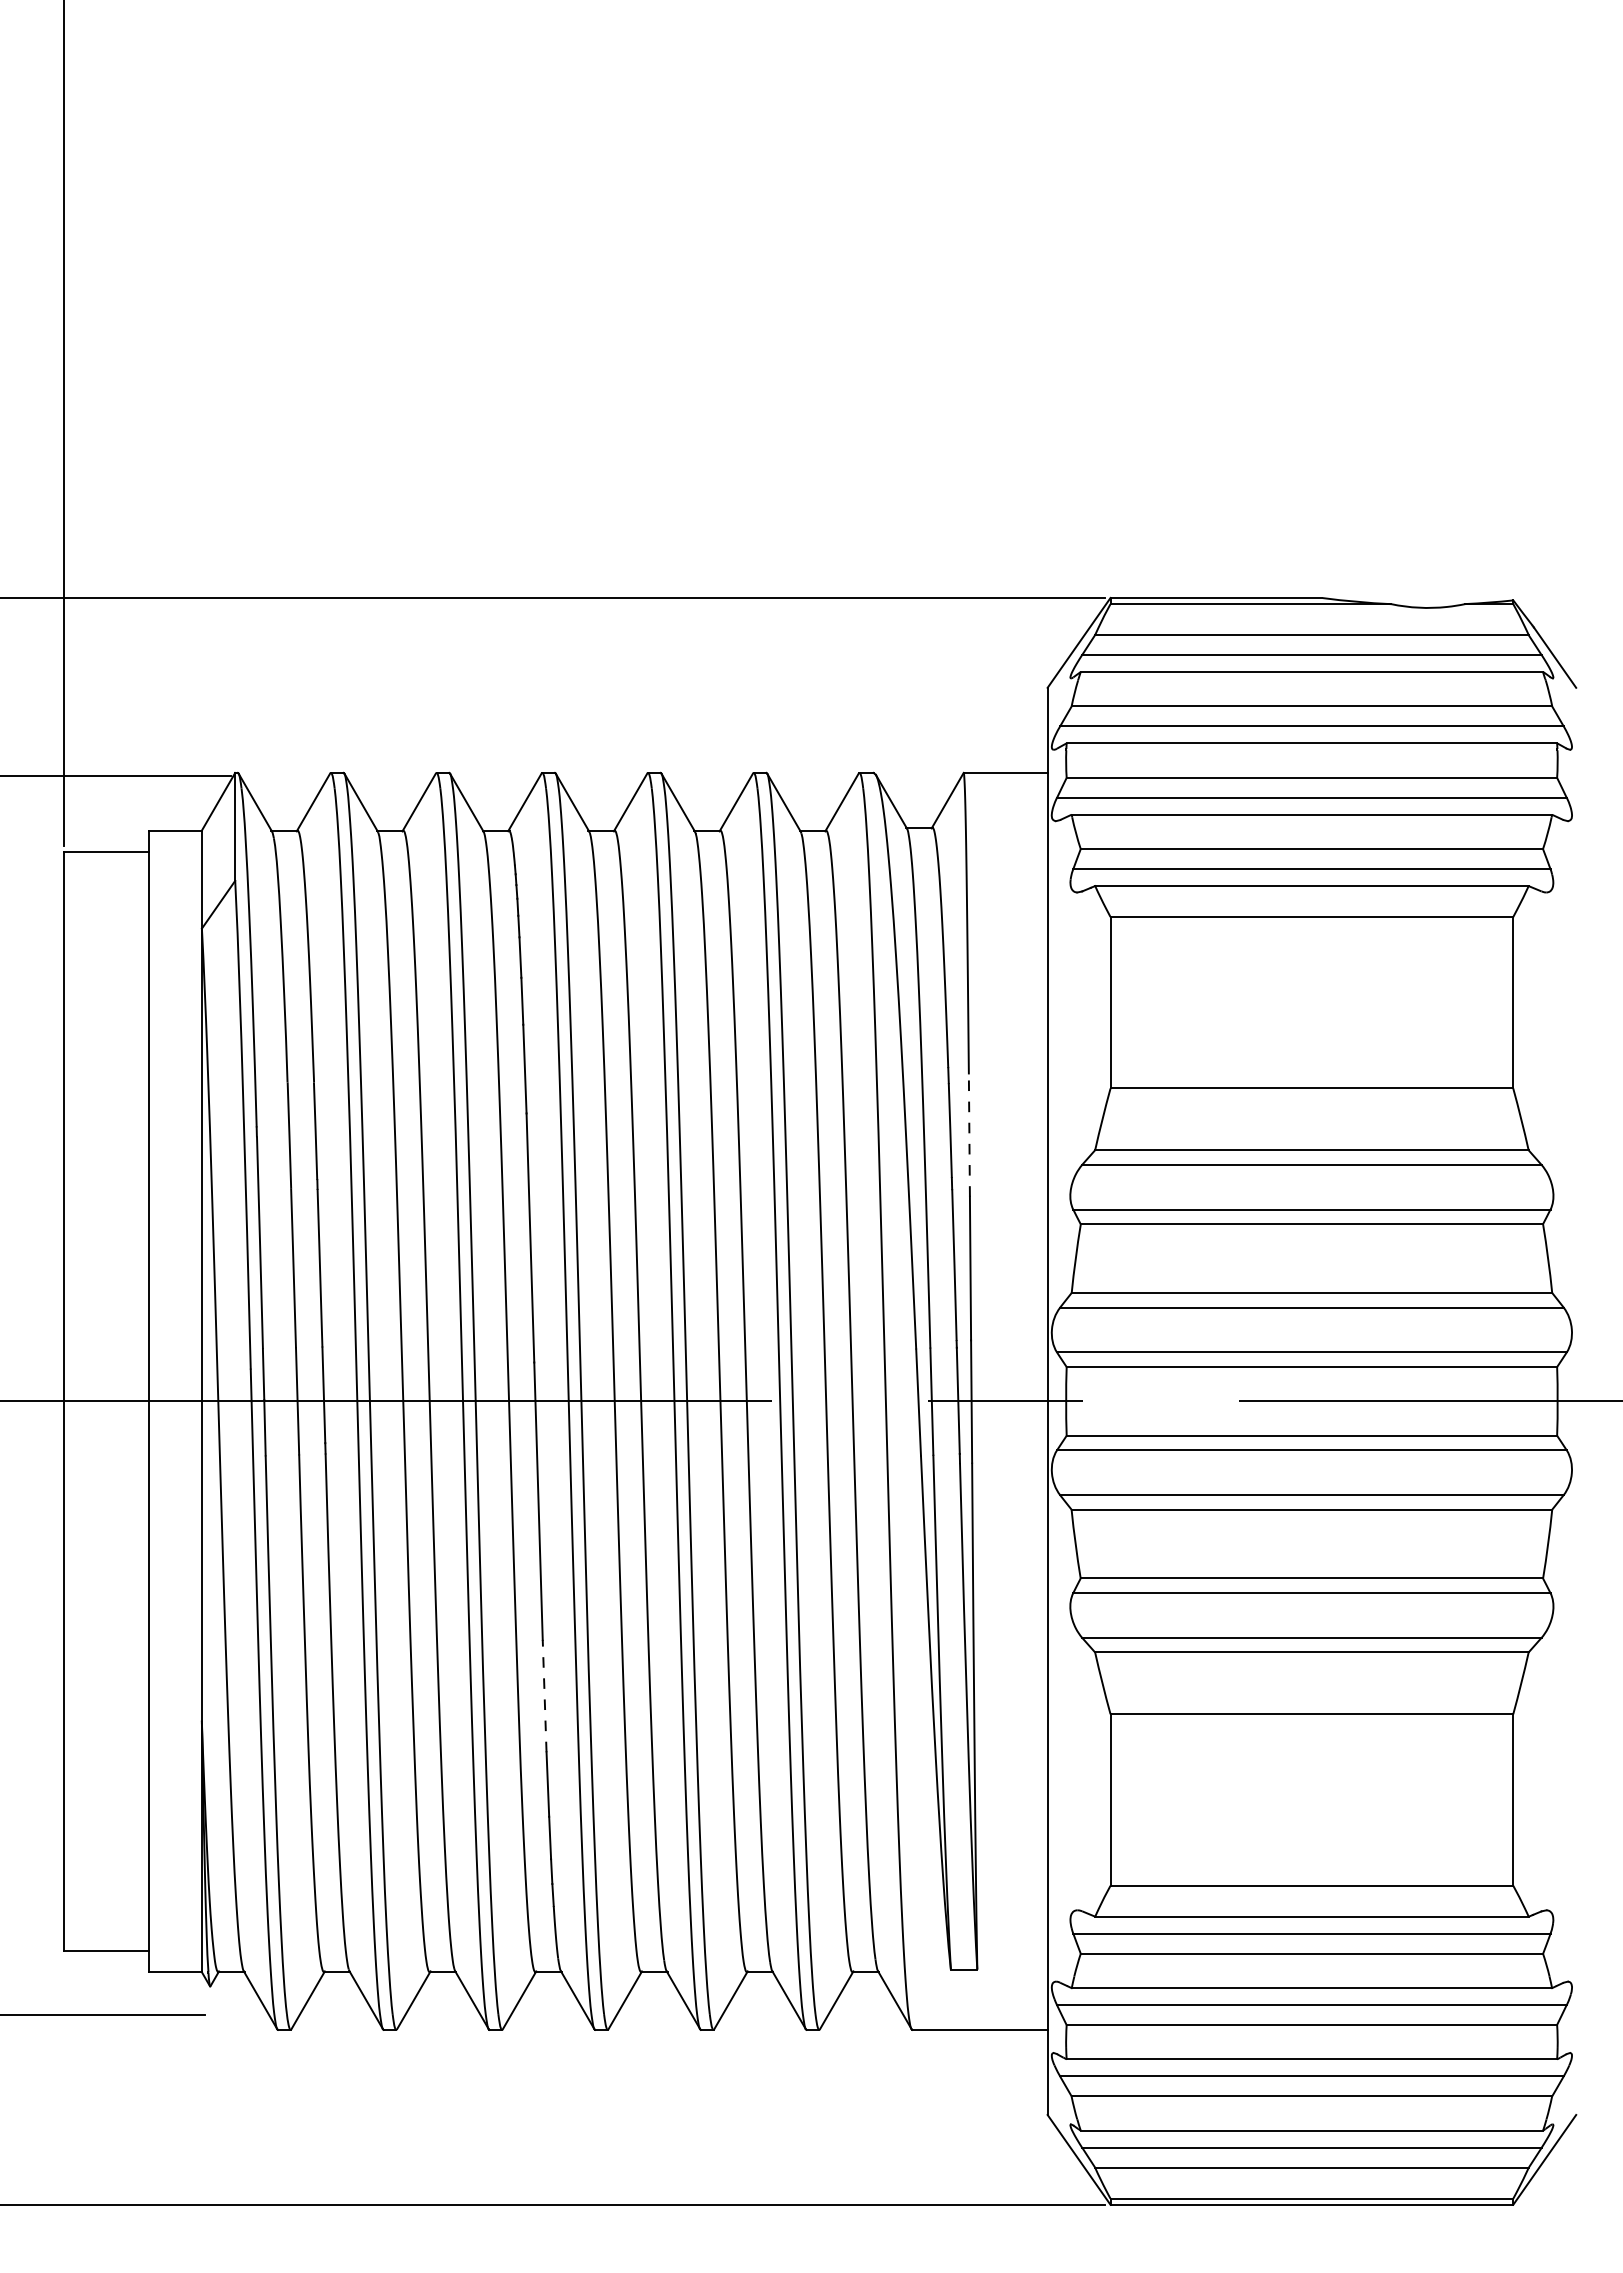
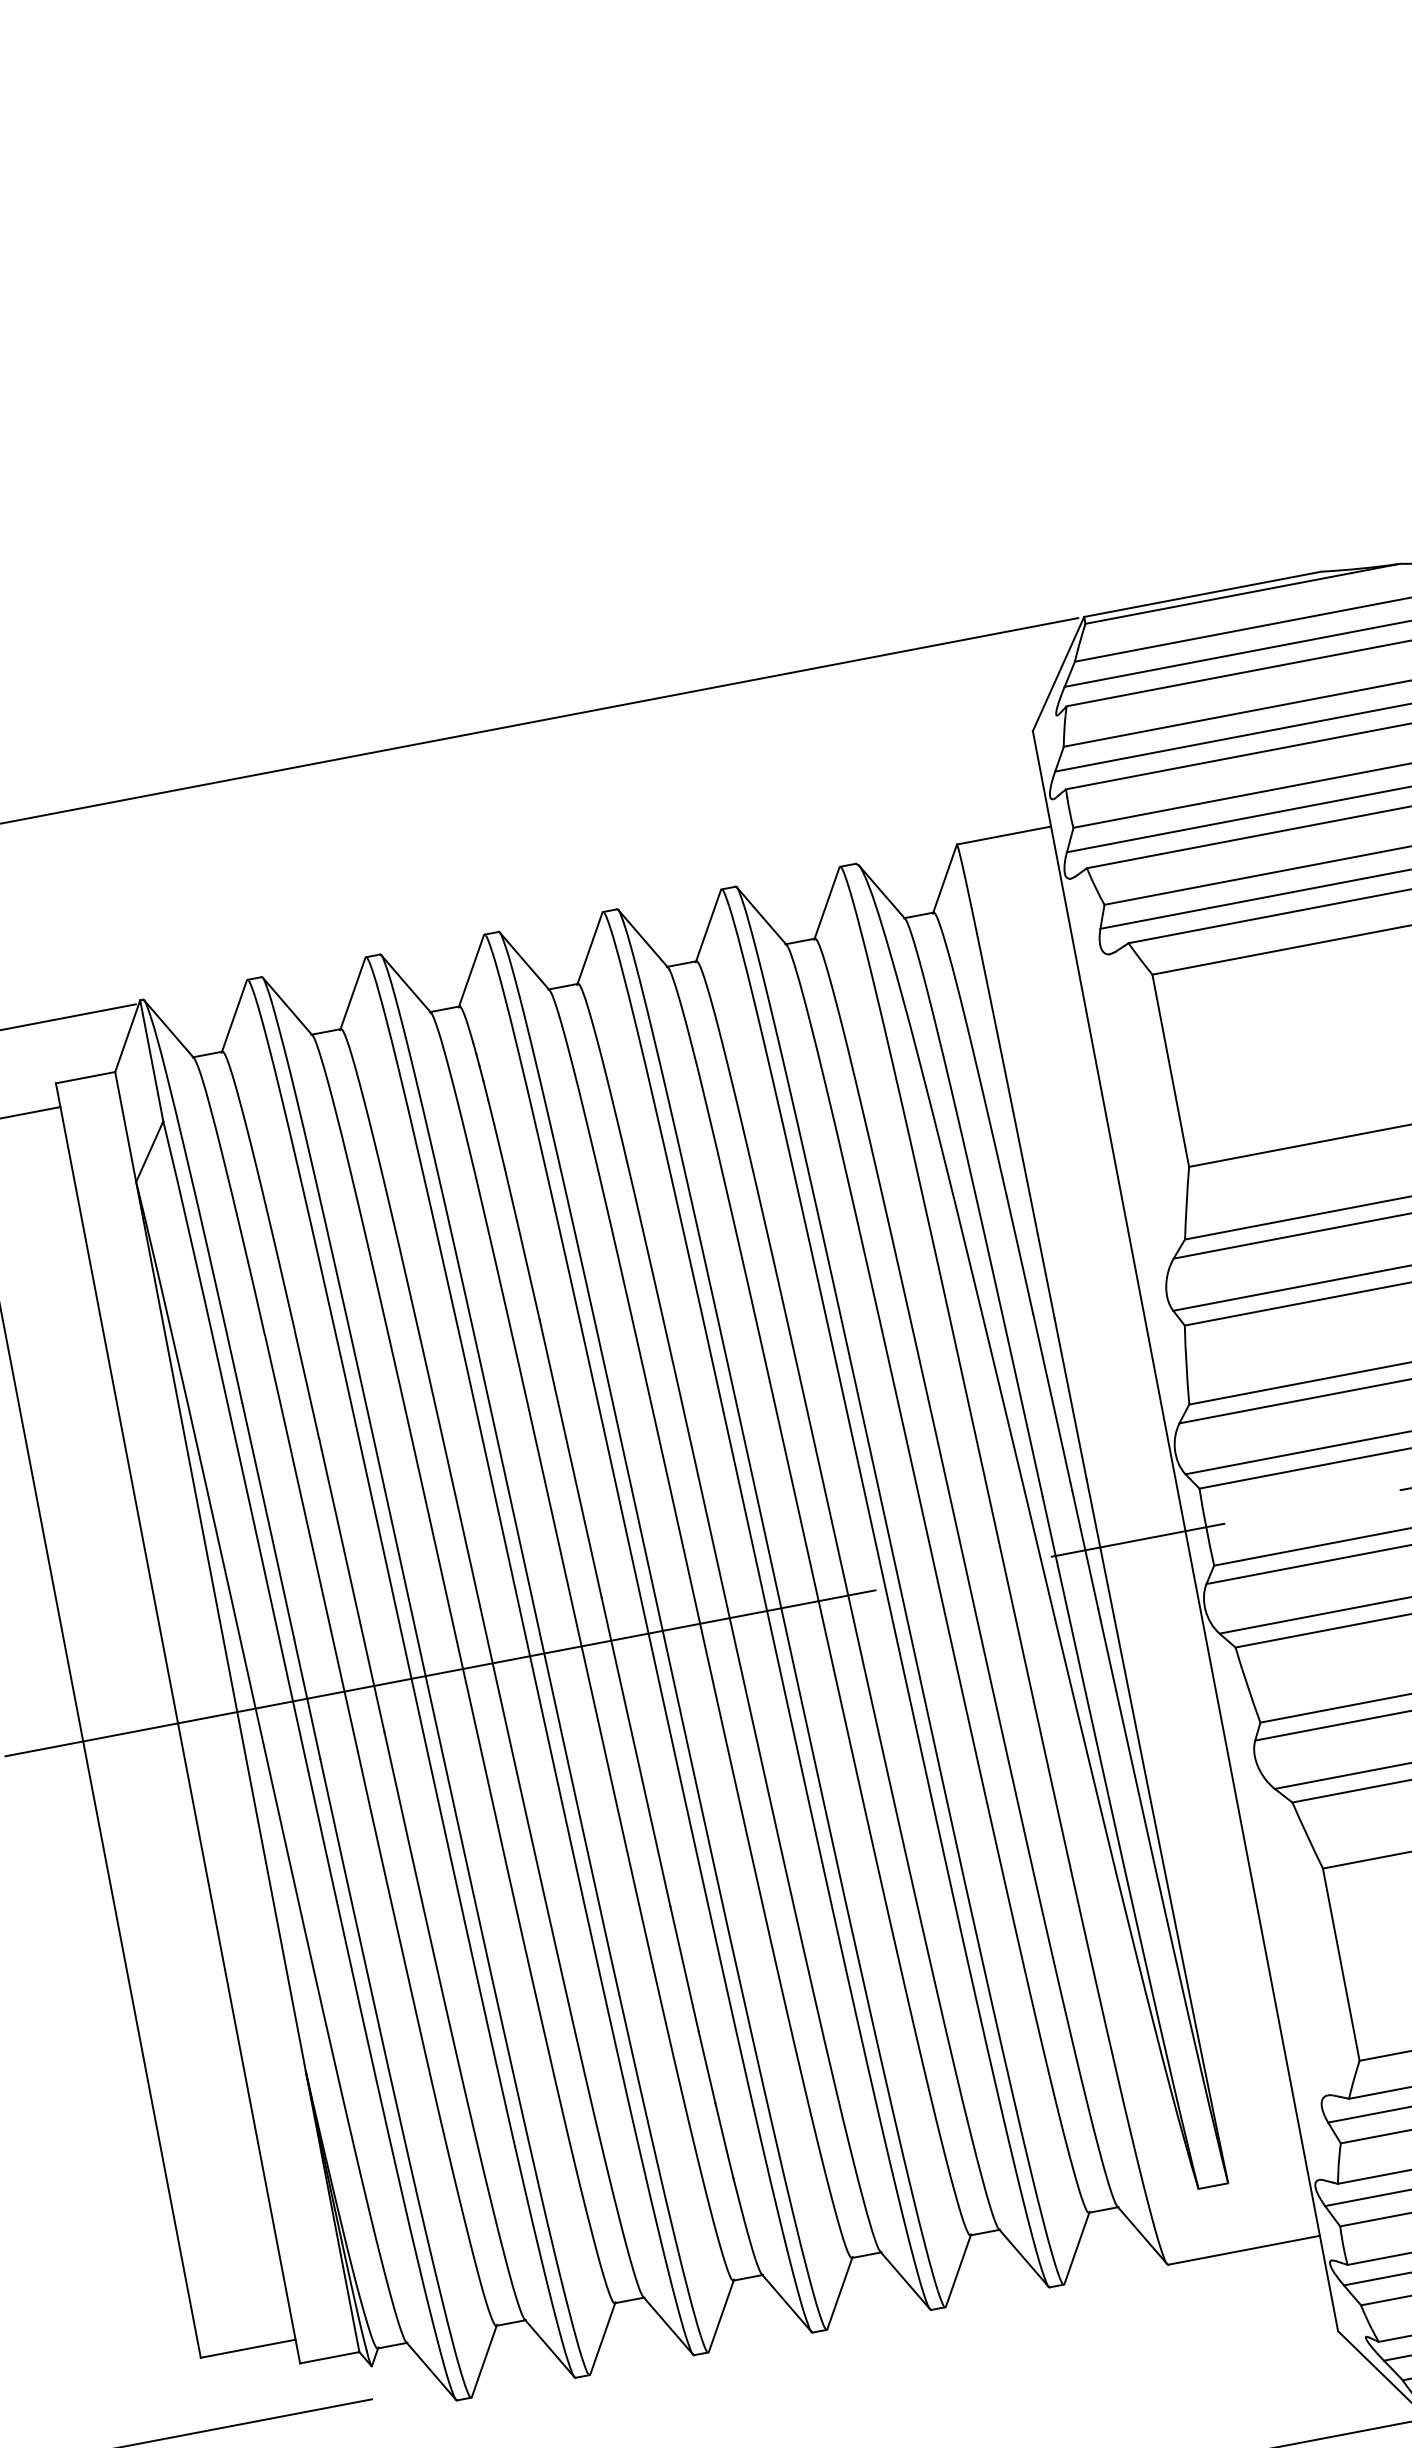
line: (969, 1135) -> (1041, 1249), dashed -> solid
line: (544, 1695) -> (684, 1968), dashed -> solid

